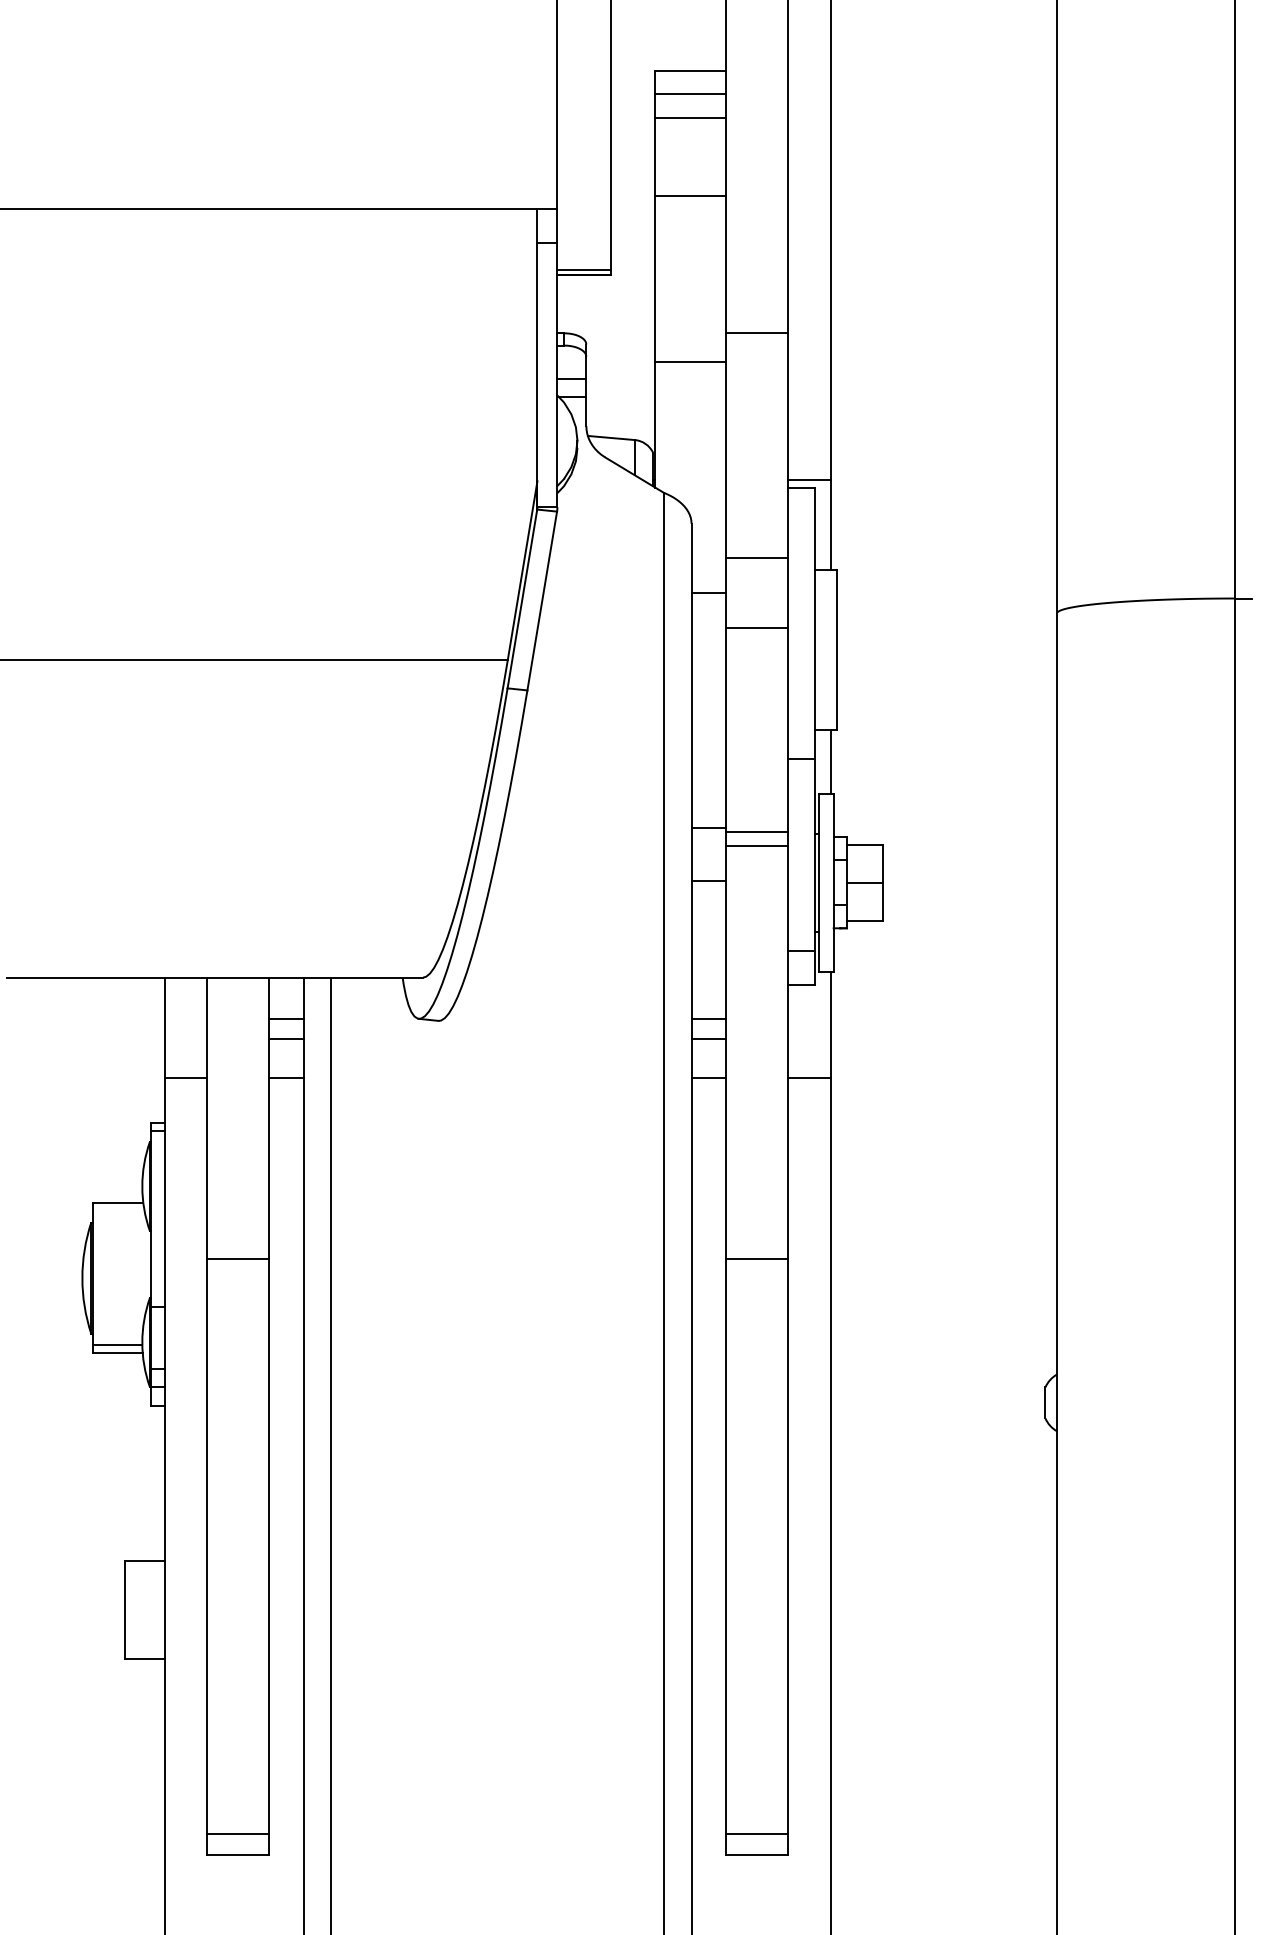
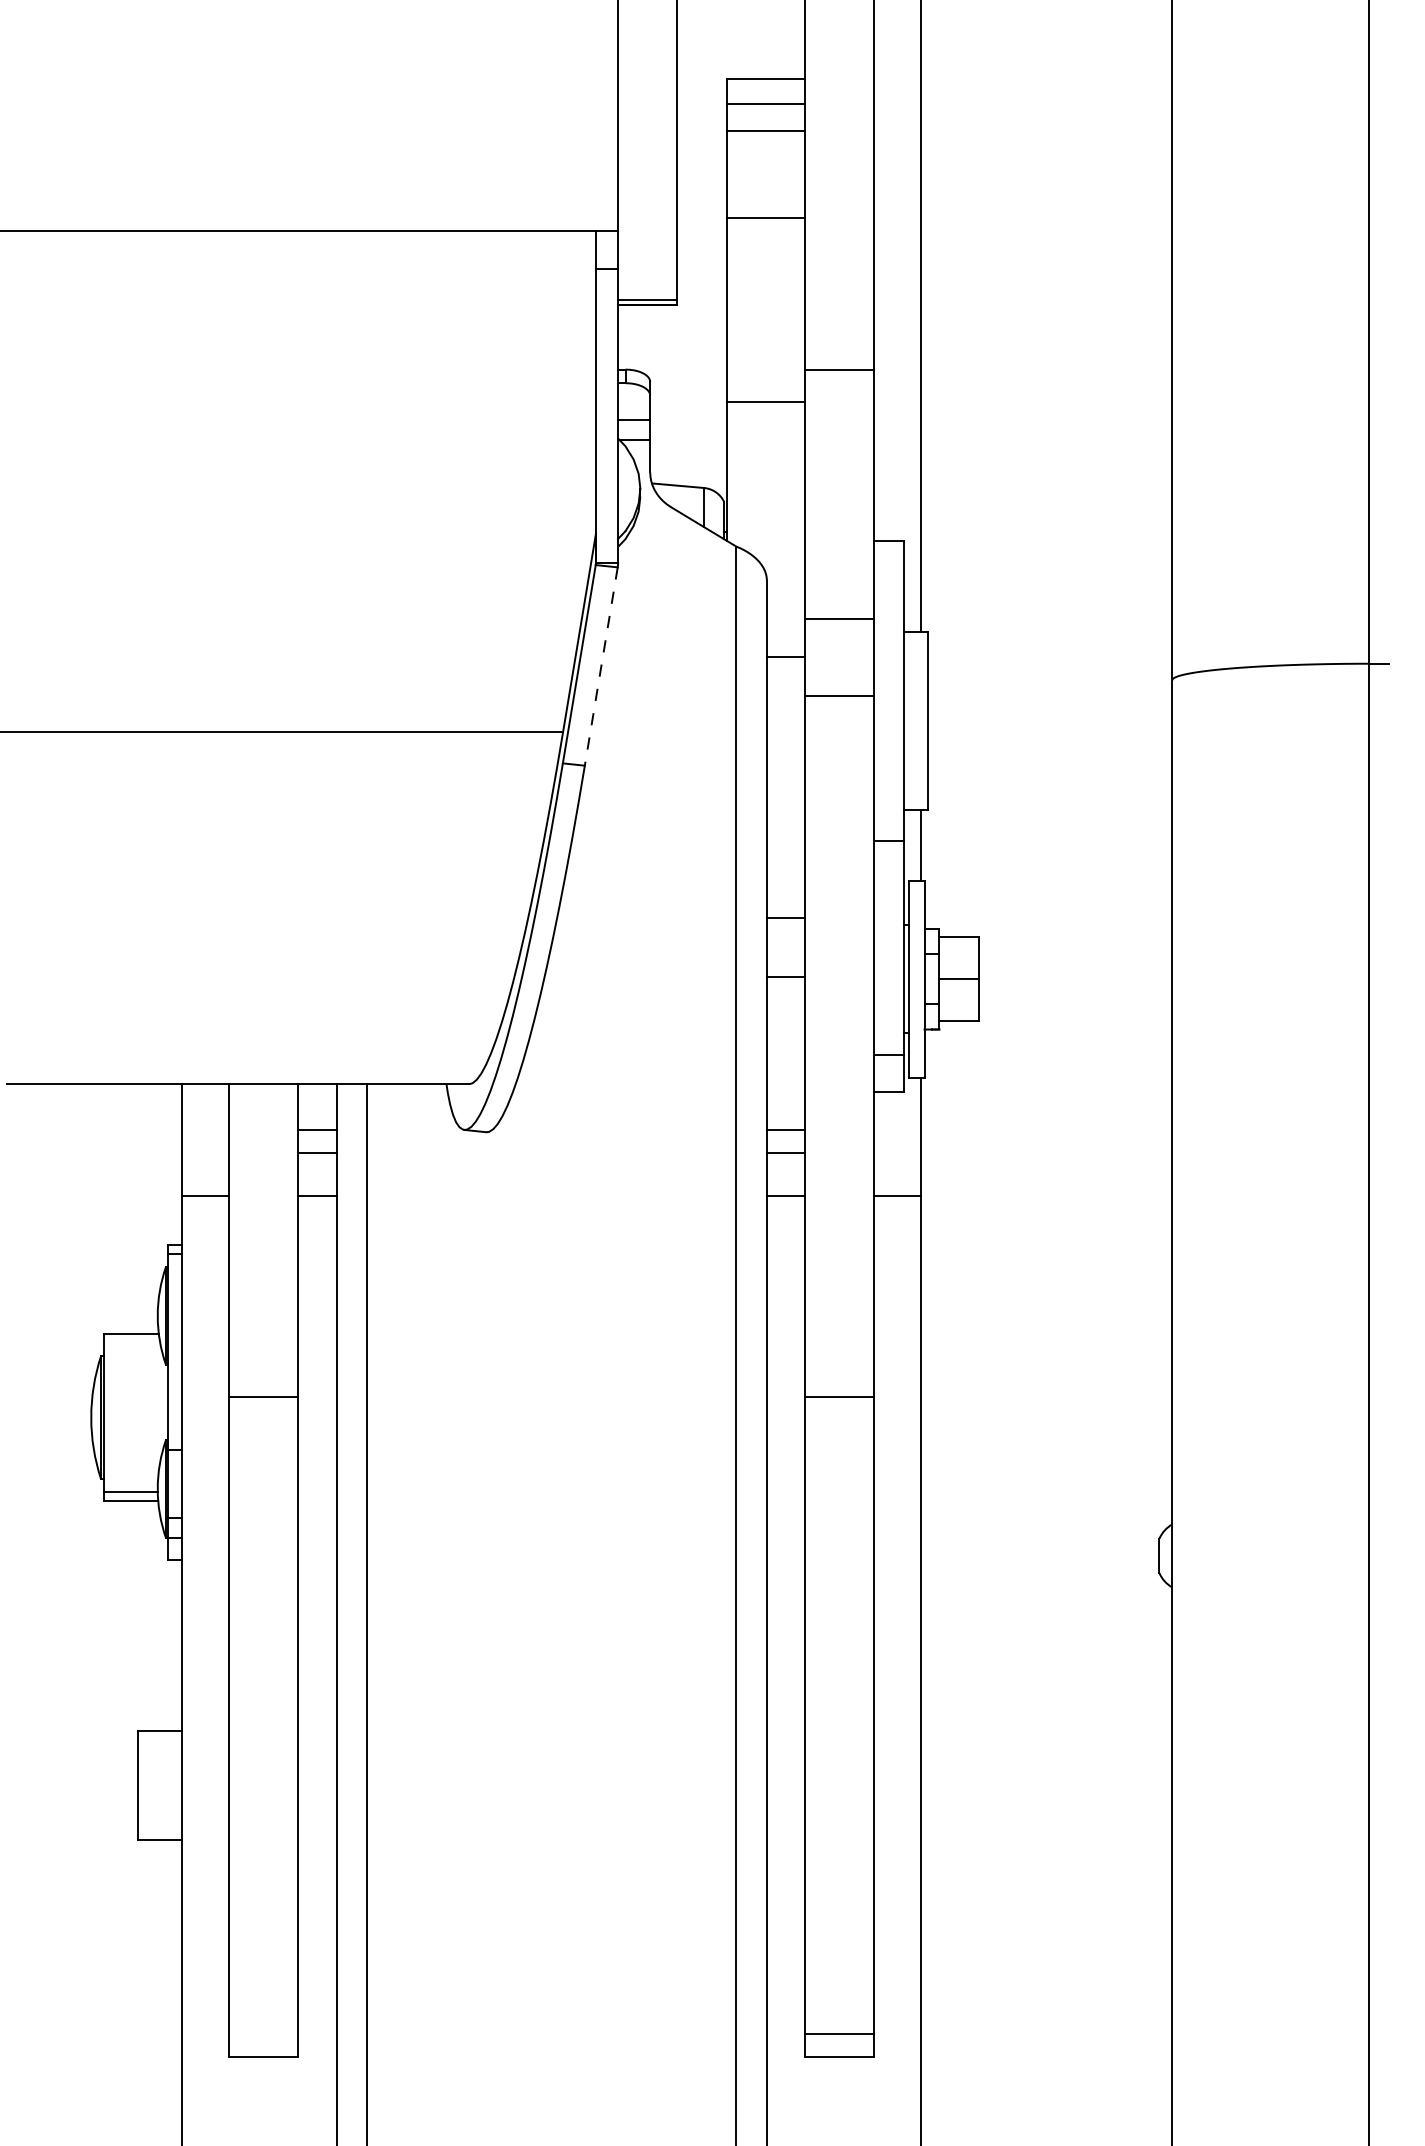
line: (809, 480) -> (897, 532), removed
line: (542, 600) -> (601, 666), solid -> dashed
line: (757, 831) -> (839, 922), removed
line: (757, 846) -> (839, 938), removed
line: (237, 1834) -> (263, 2034), removed

